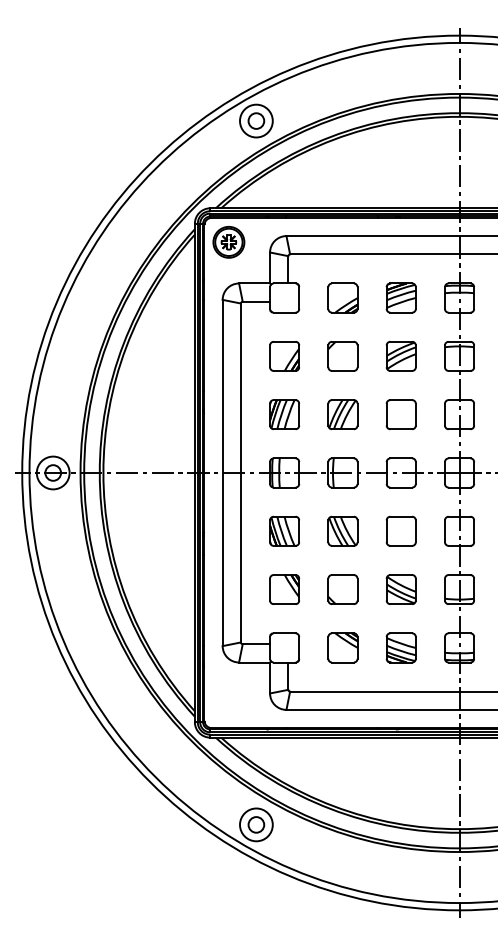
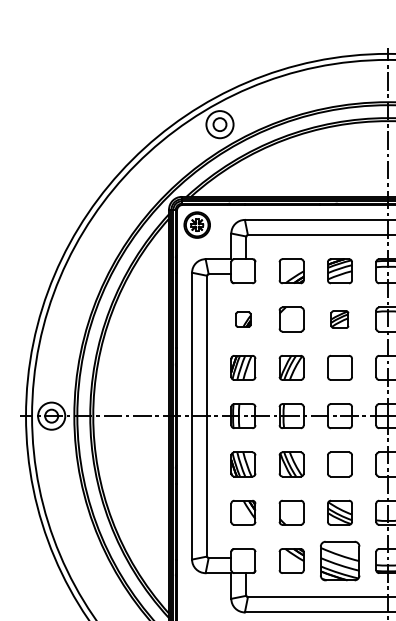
part: (284, 356) -> (243, 319), size x0.6
part: (400, 356) -> (339, 319), size x0.7
part: (400, 647) -> (339, 560), size x1.6

